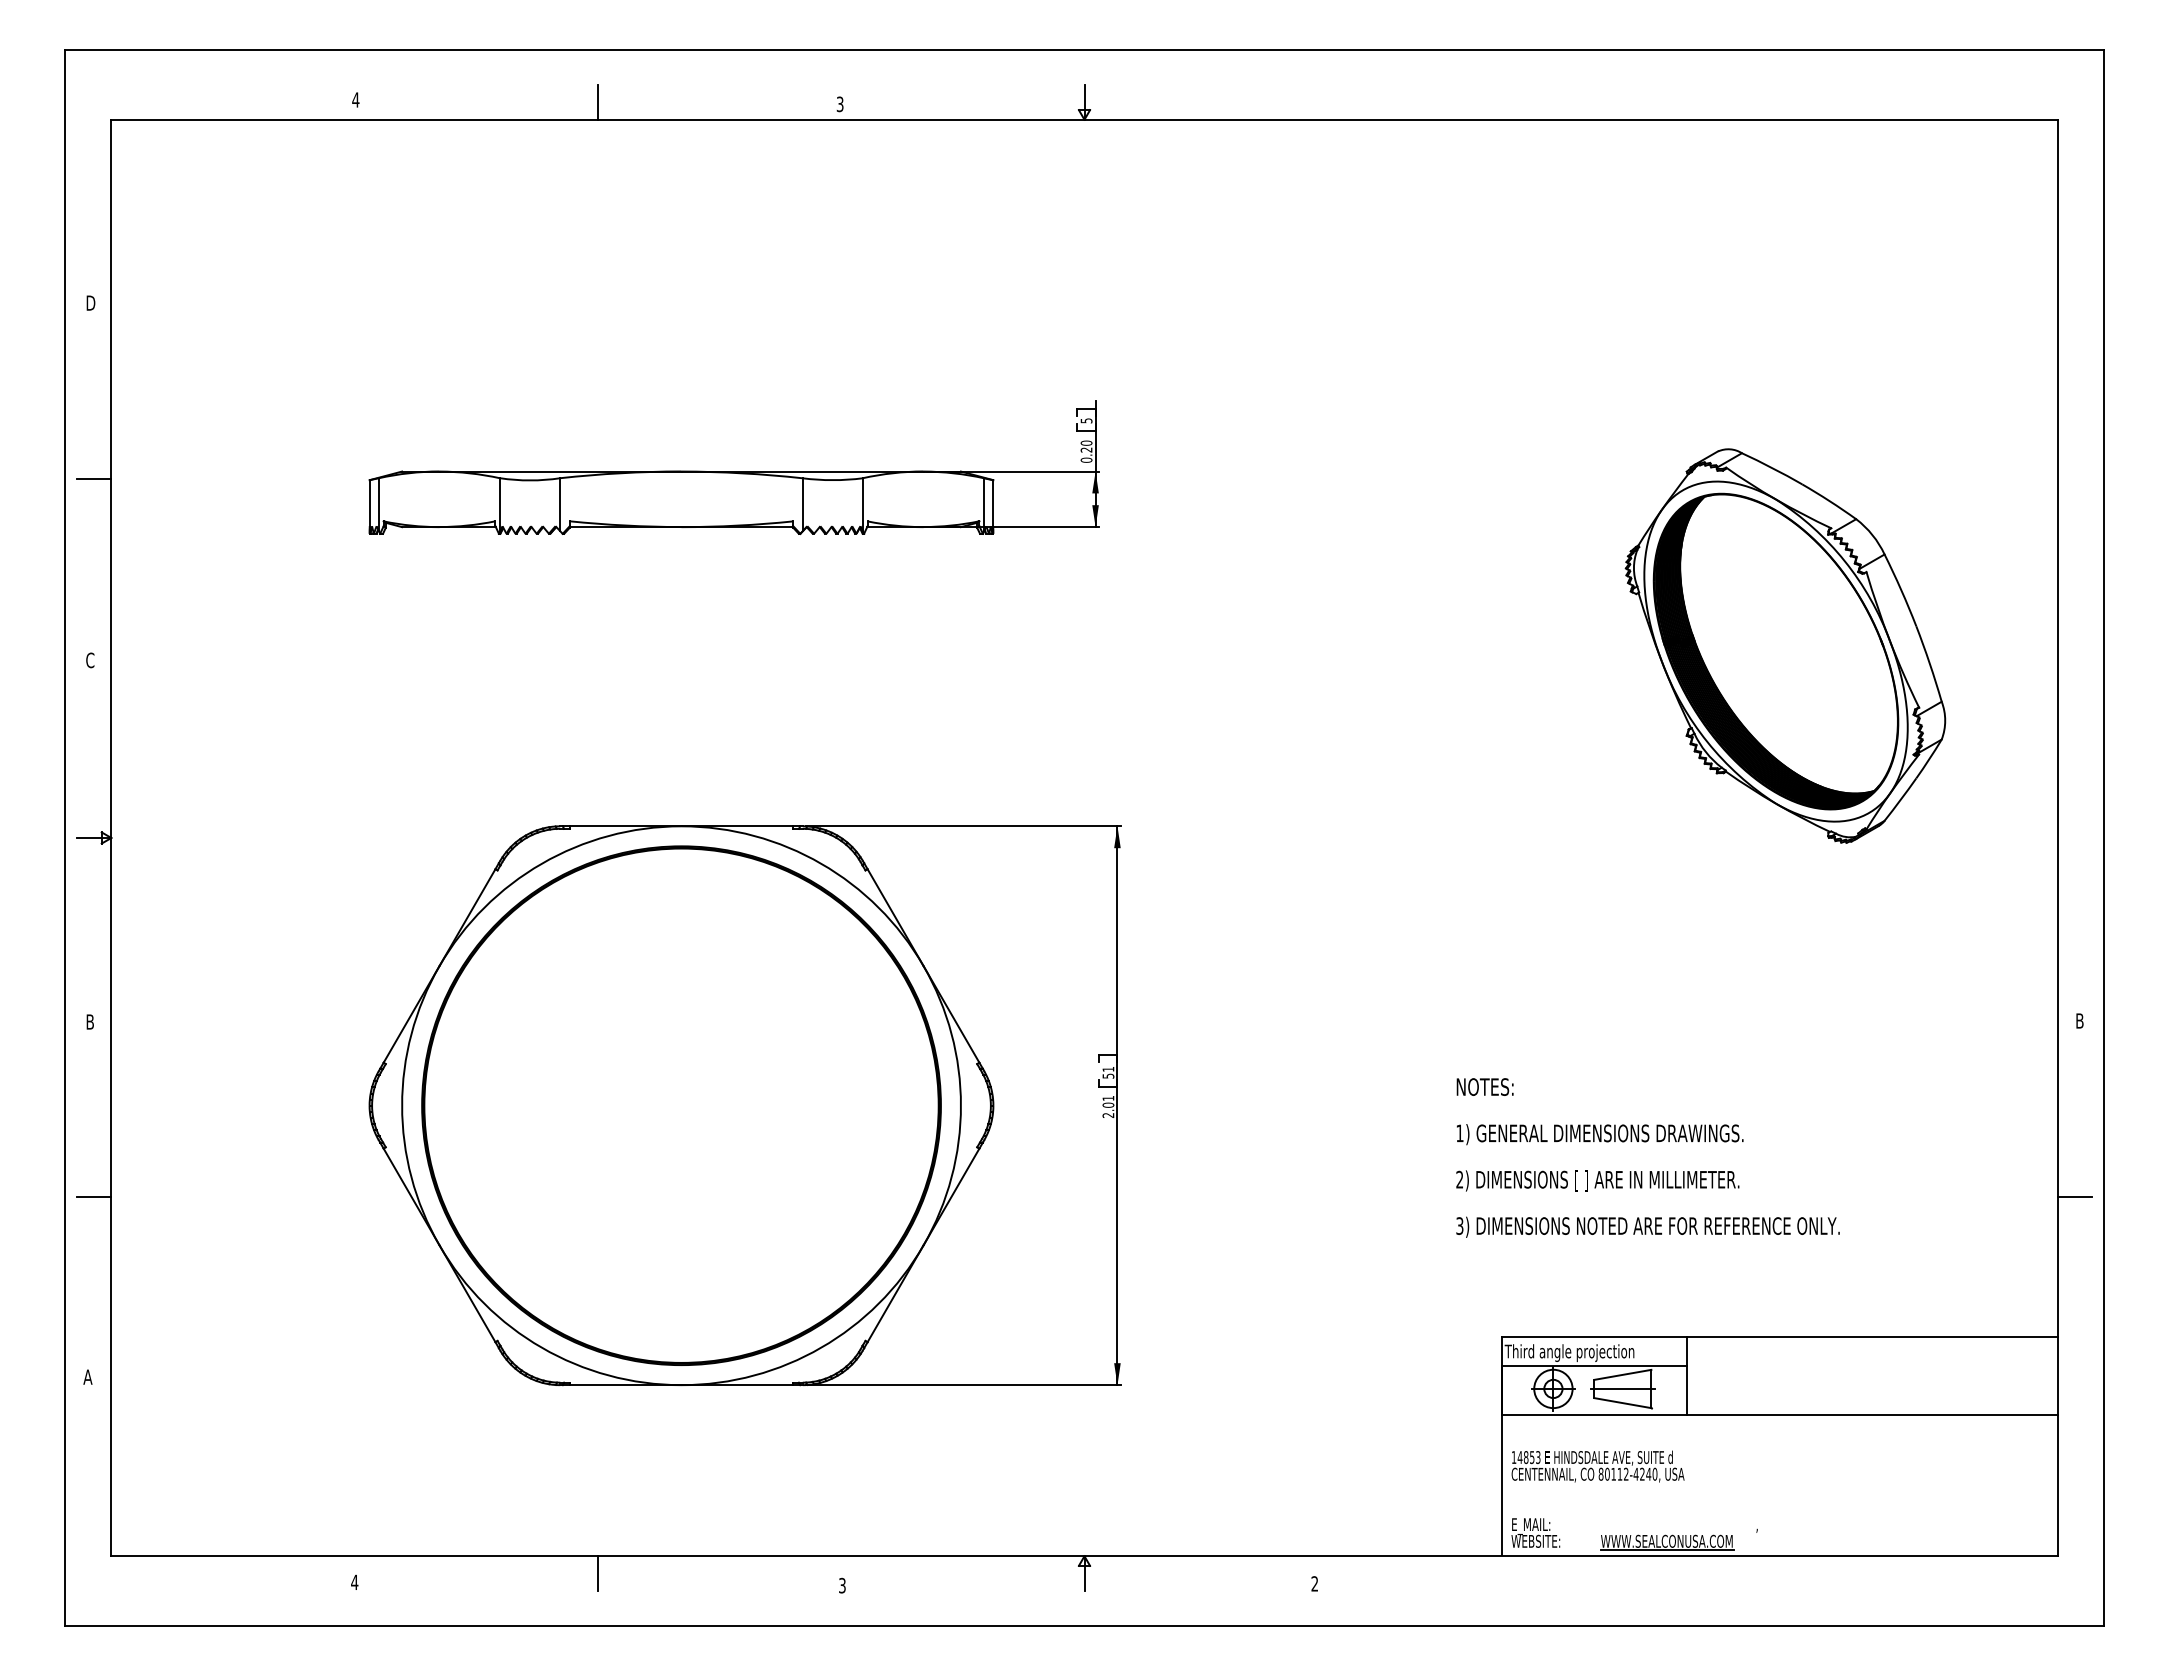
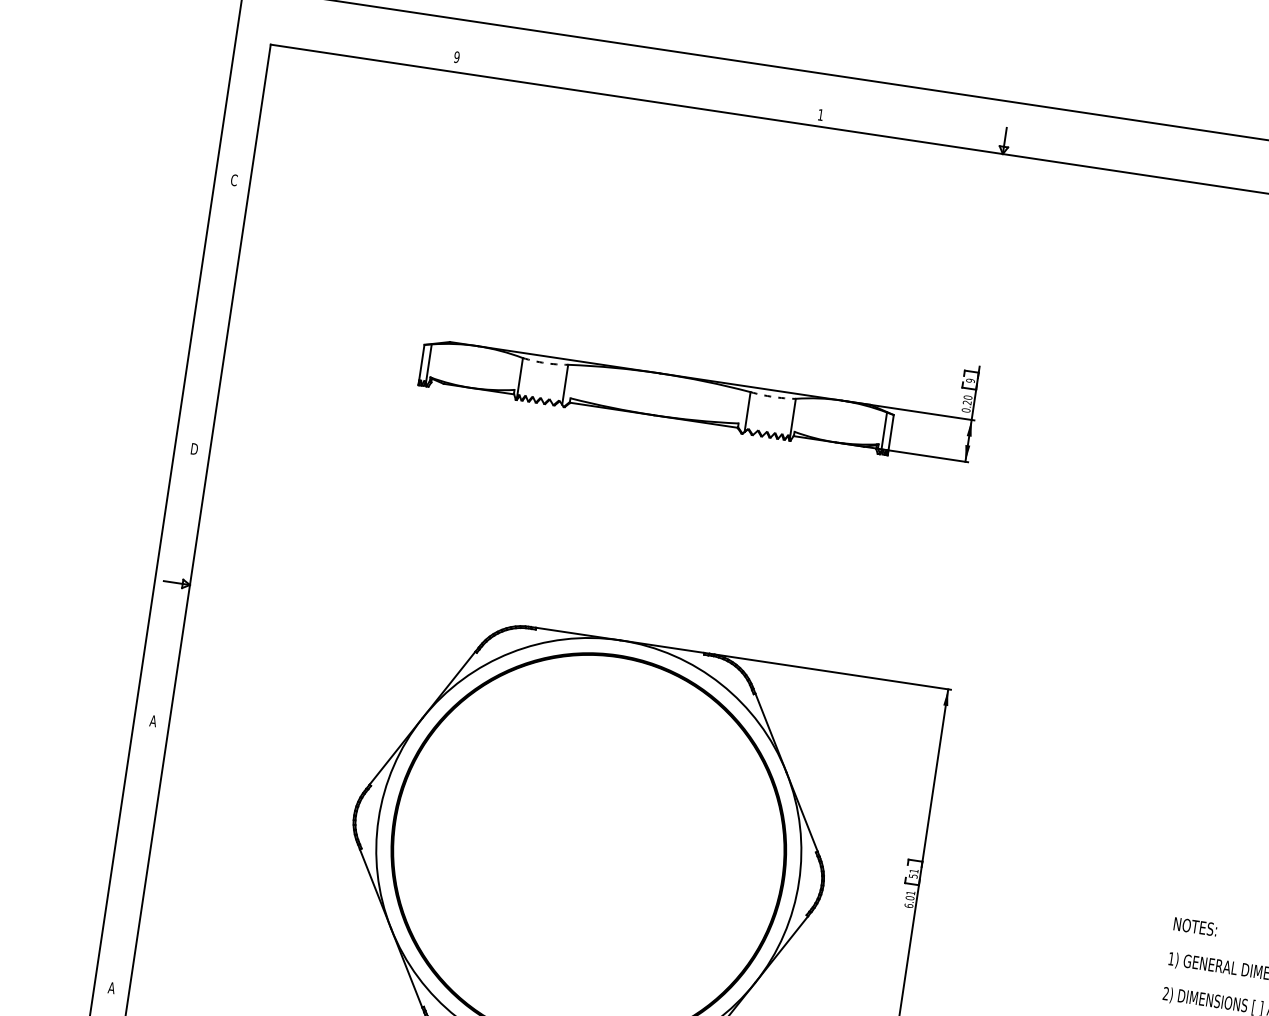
text: (355, 99) -> (456, 56), 4 -> 9
line: (597, 102) -> (638, 86), removed
text: (839, 104) -> (820, 115), 3 -> 1
text: (90, 302) -> (234, 179), D -> C
text: (1086, 420) -> (970, 380), 5 -> 9
line: (93, 478) -> (216, 312), removed
arc: (530, 480) -> (545, 363), solid -> dashed
arc: (832, 480) -> (772, 397), solid -> dashed
text: (90, 660) -> (194, 449), C -> D
text: (89, 1021) -> (152, 720), B -> A
text: (1108, 1115) -> (908, 905), 2.01 -> 6.01
line: (93, 1197) -> (136, 853), removed

